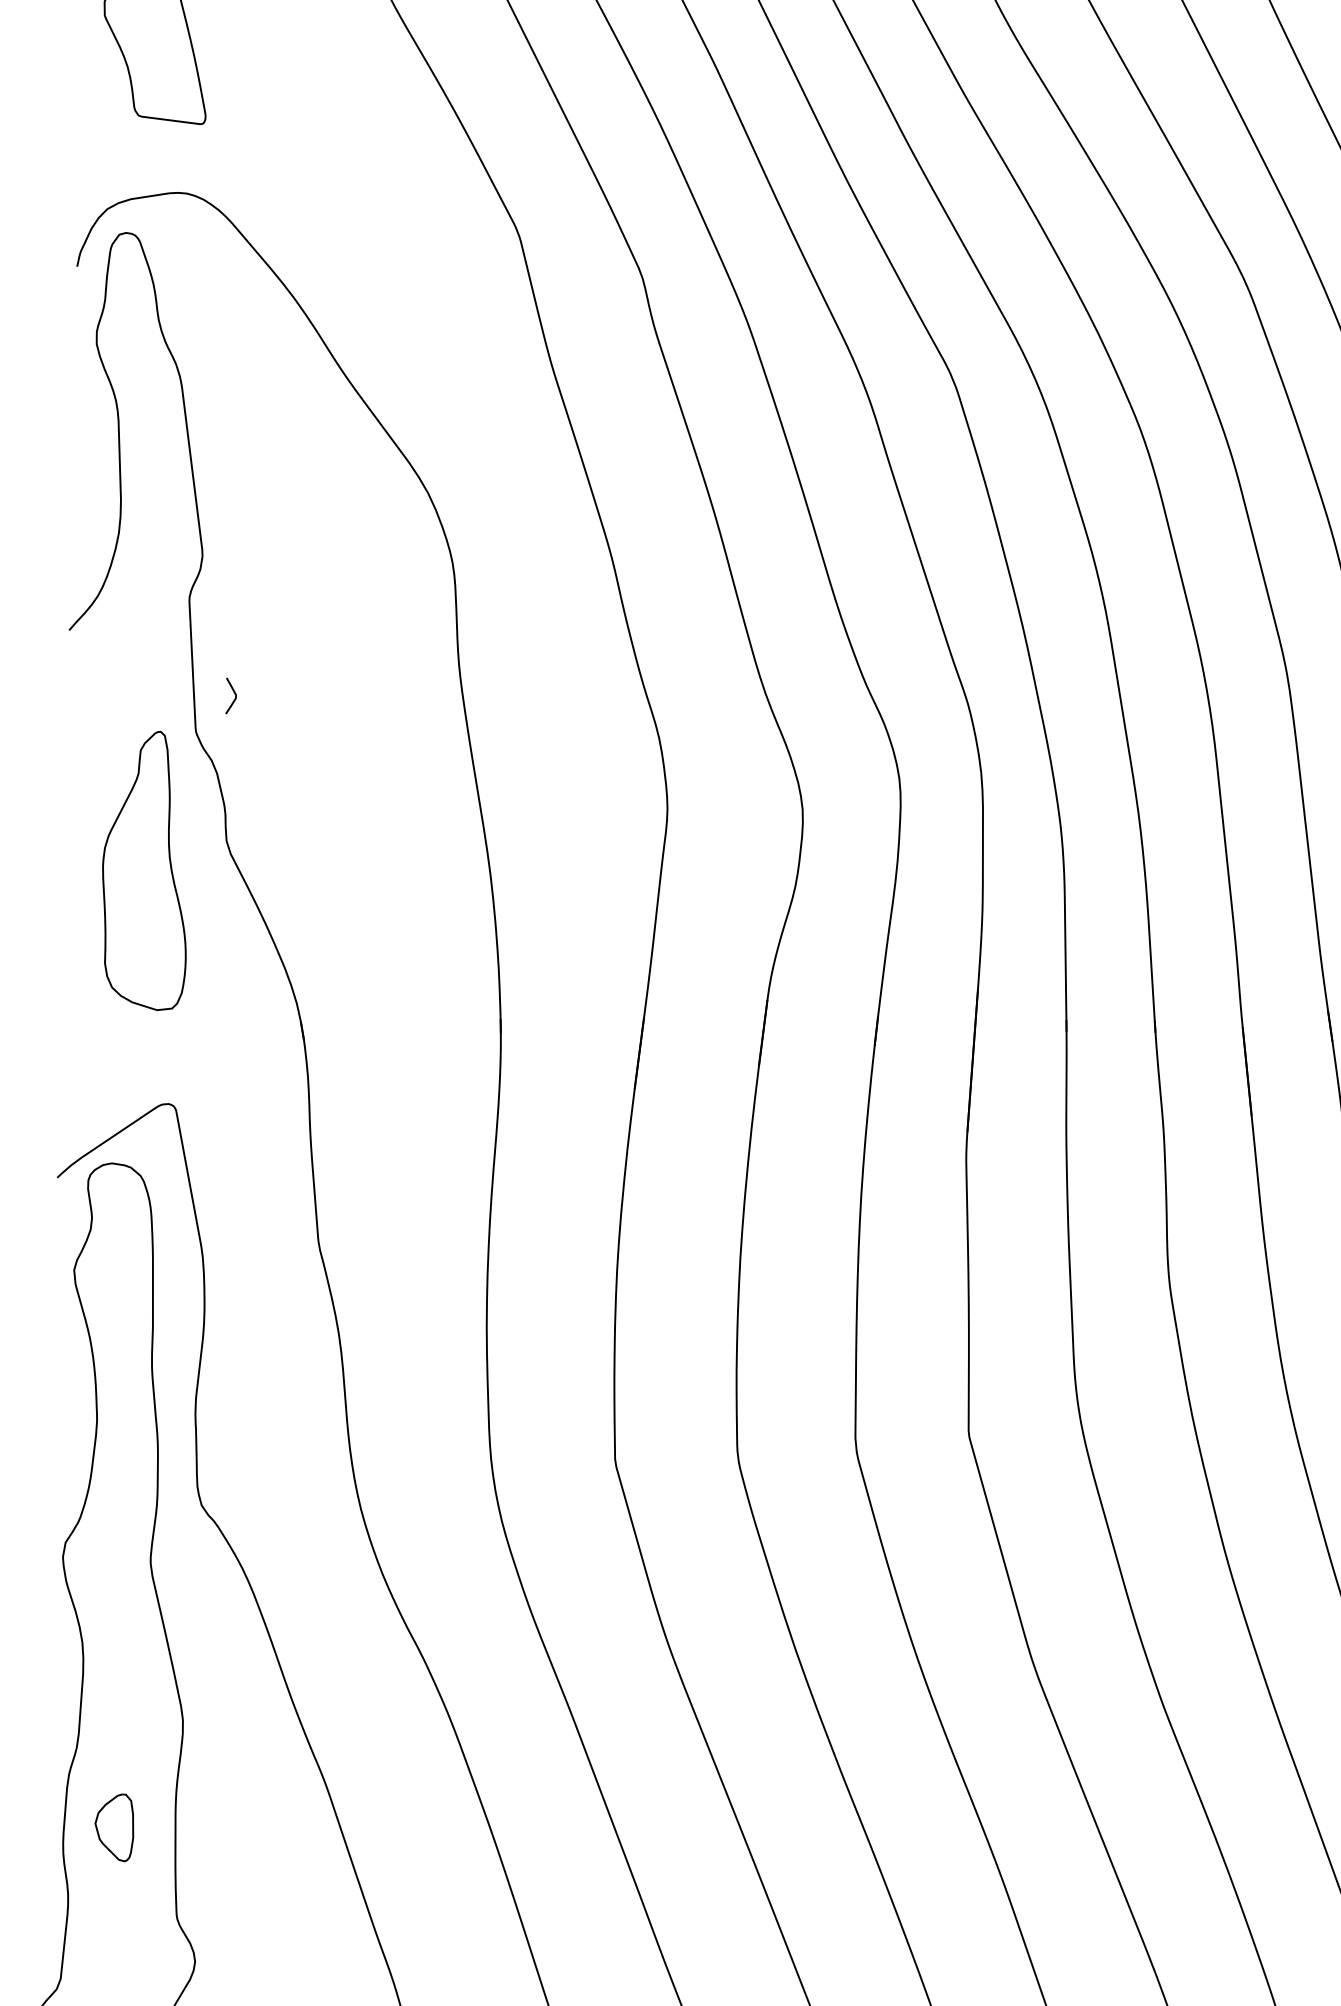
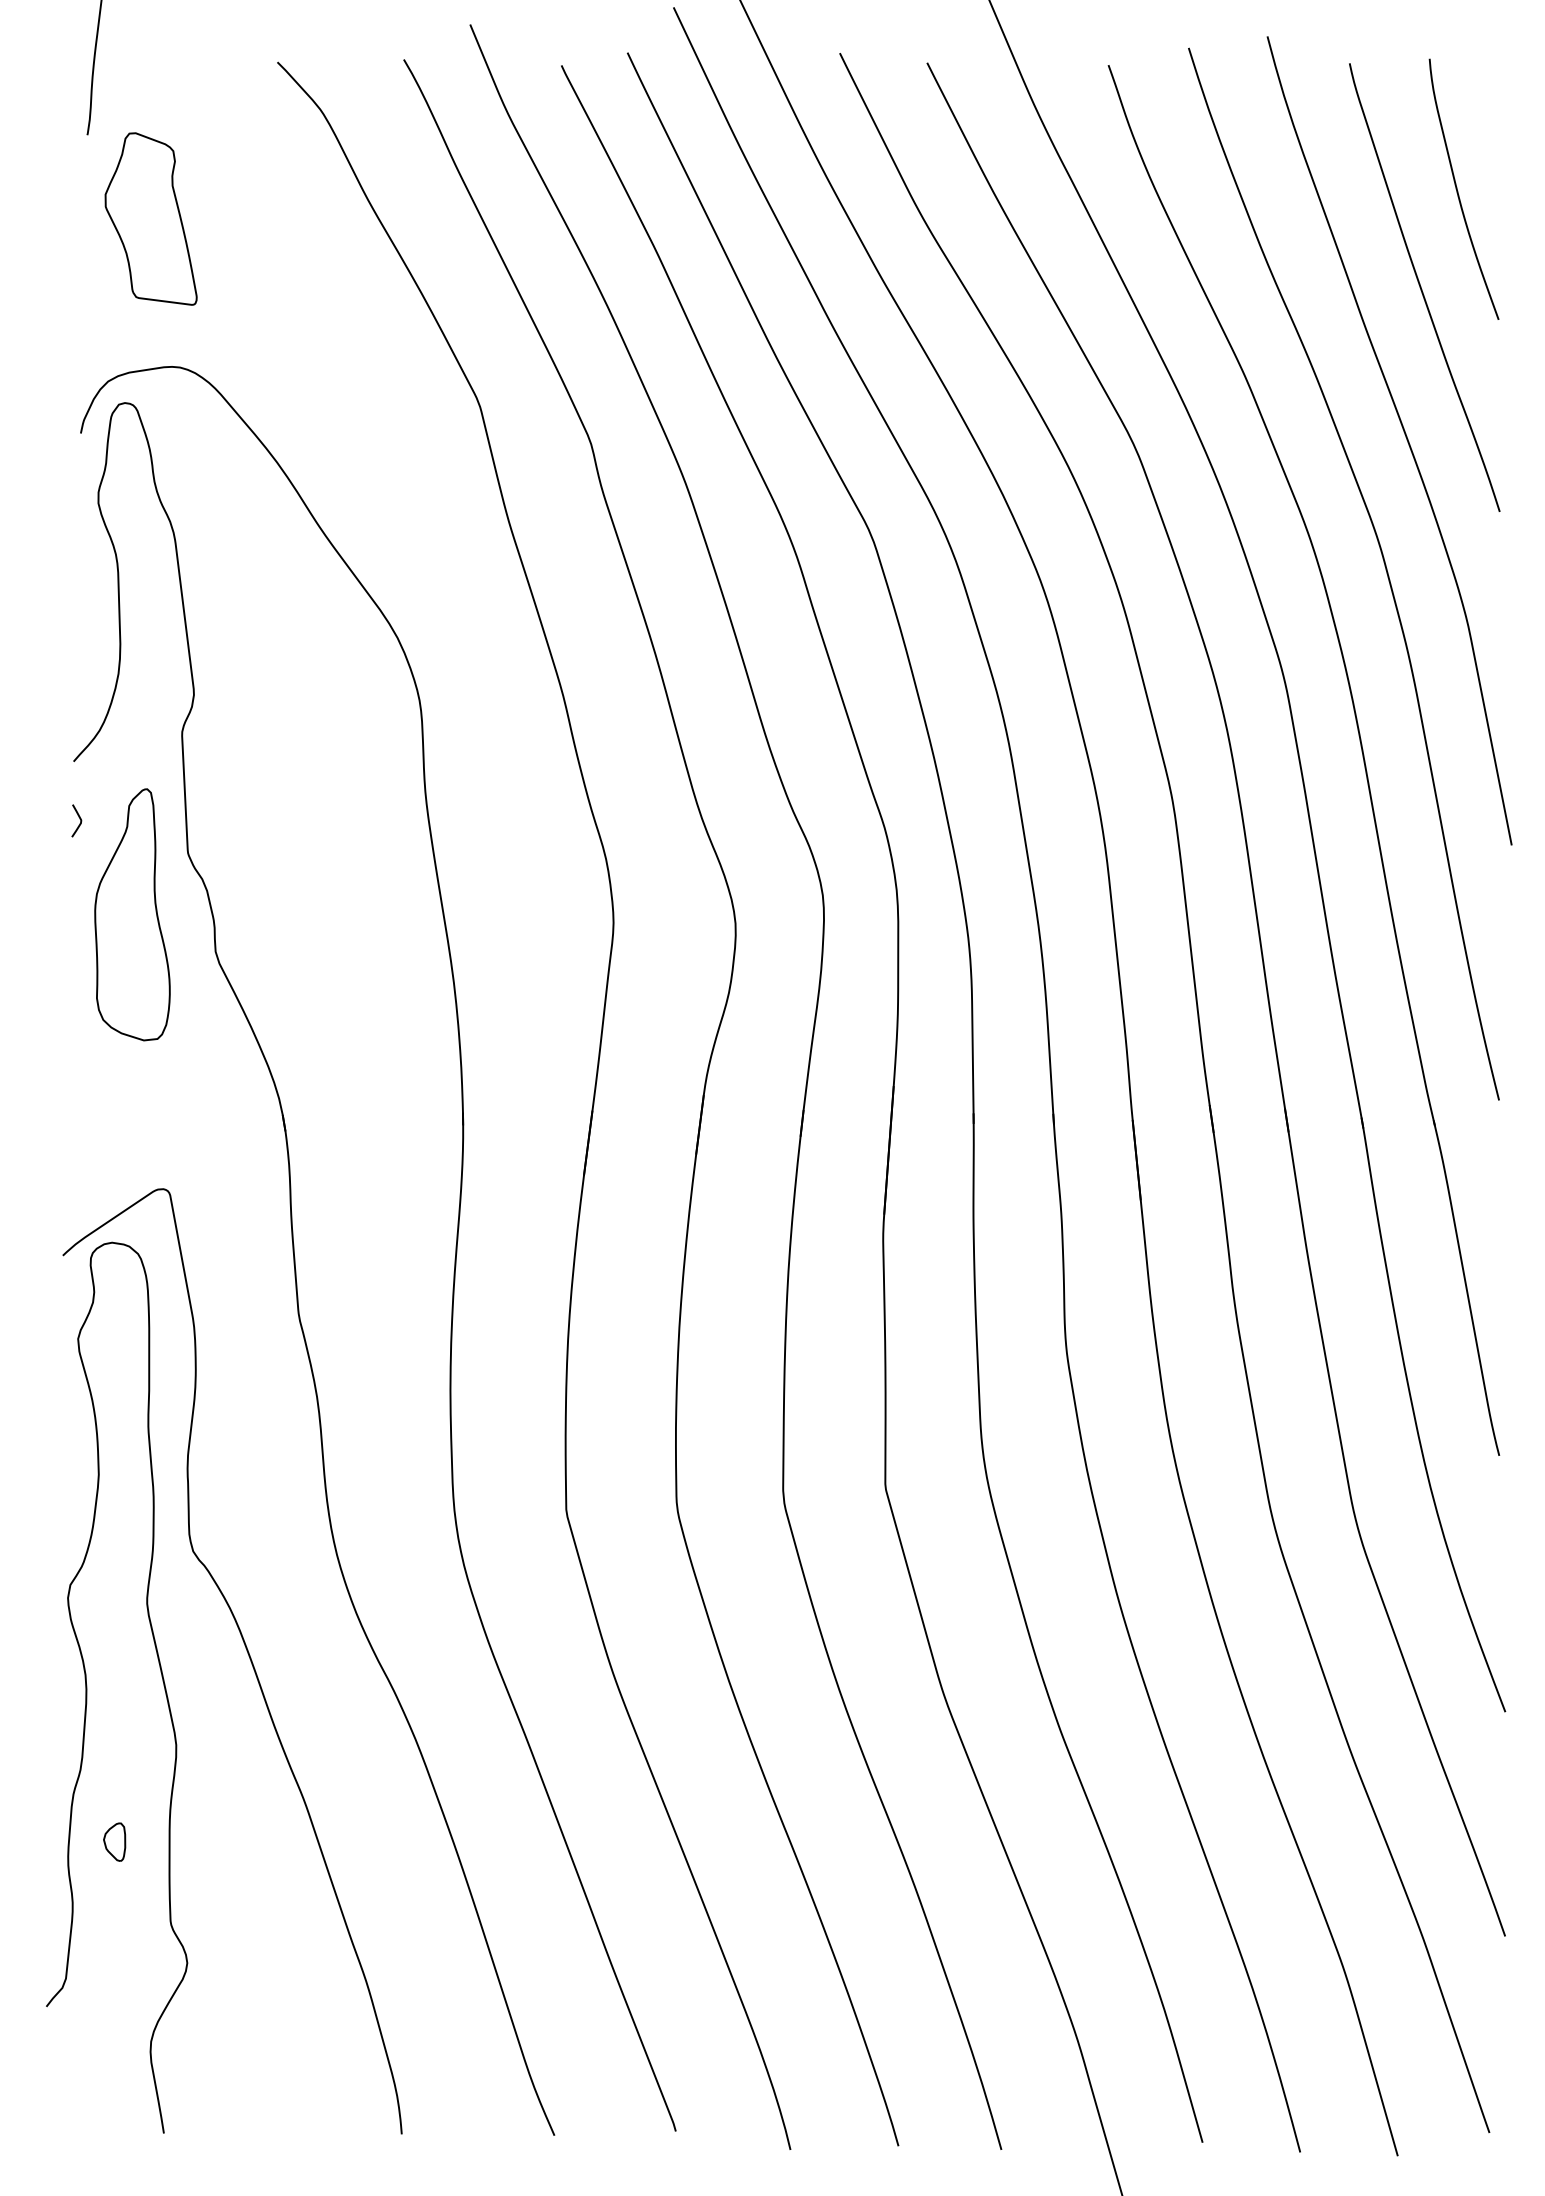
curve: (234, 694) -> (79, 819), moved
part: (144, 870) -> (132, 914), moved
part: (114, 1826) -> (114, 1841), size x0.62

